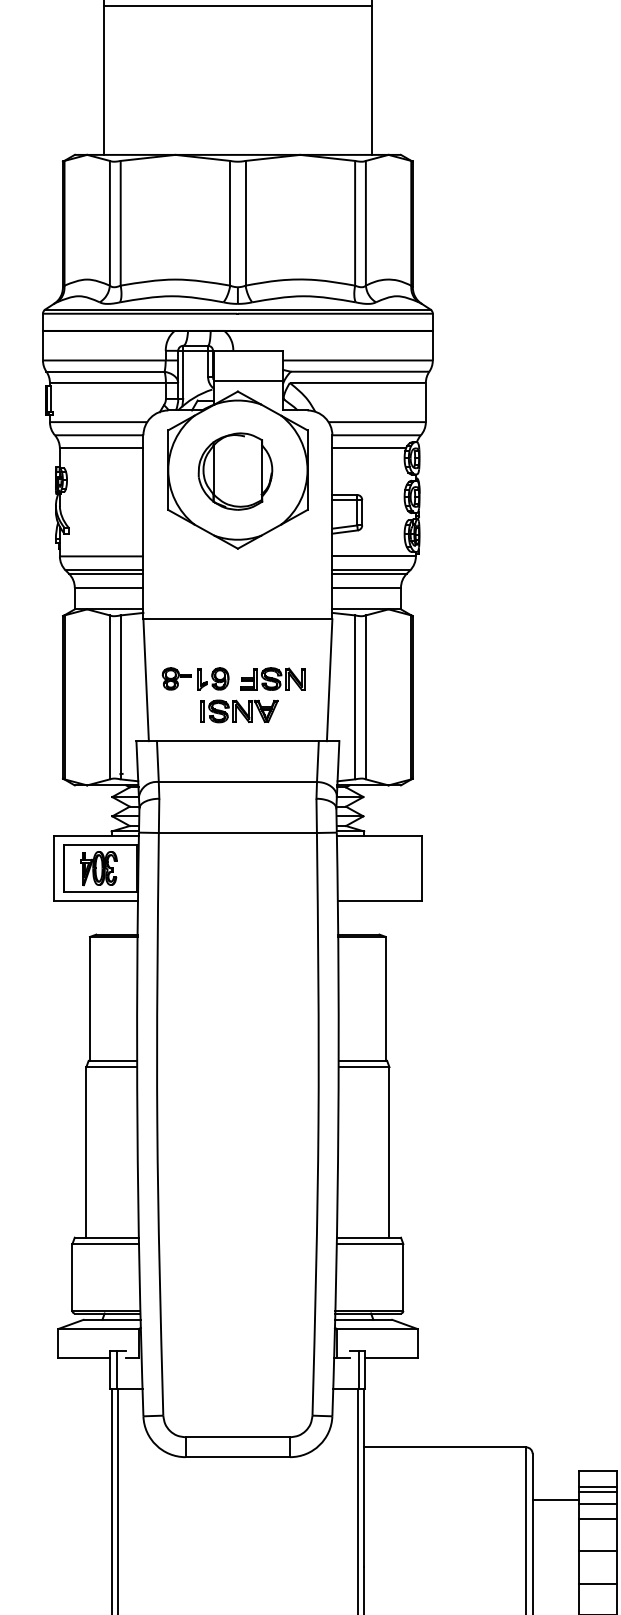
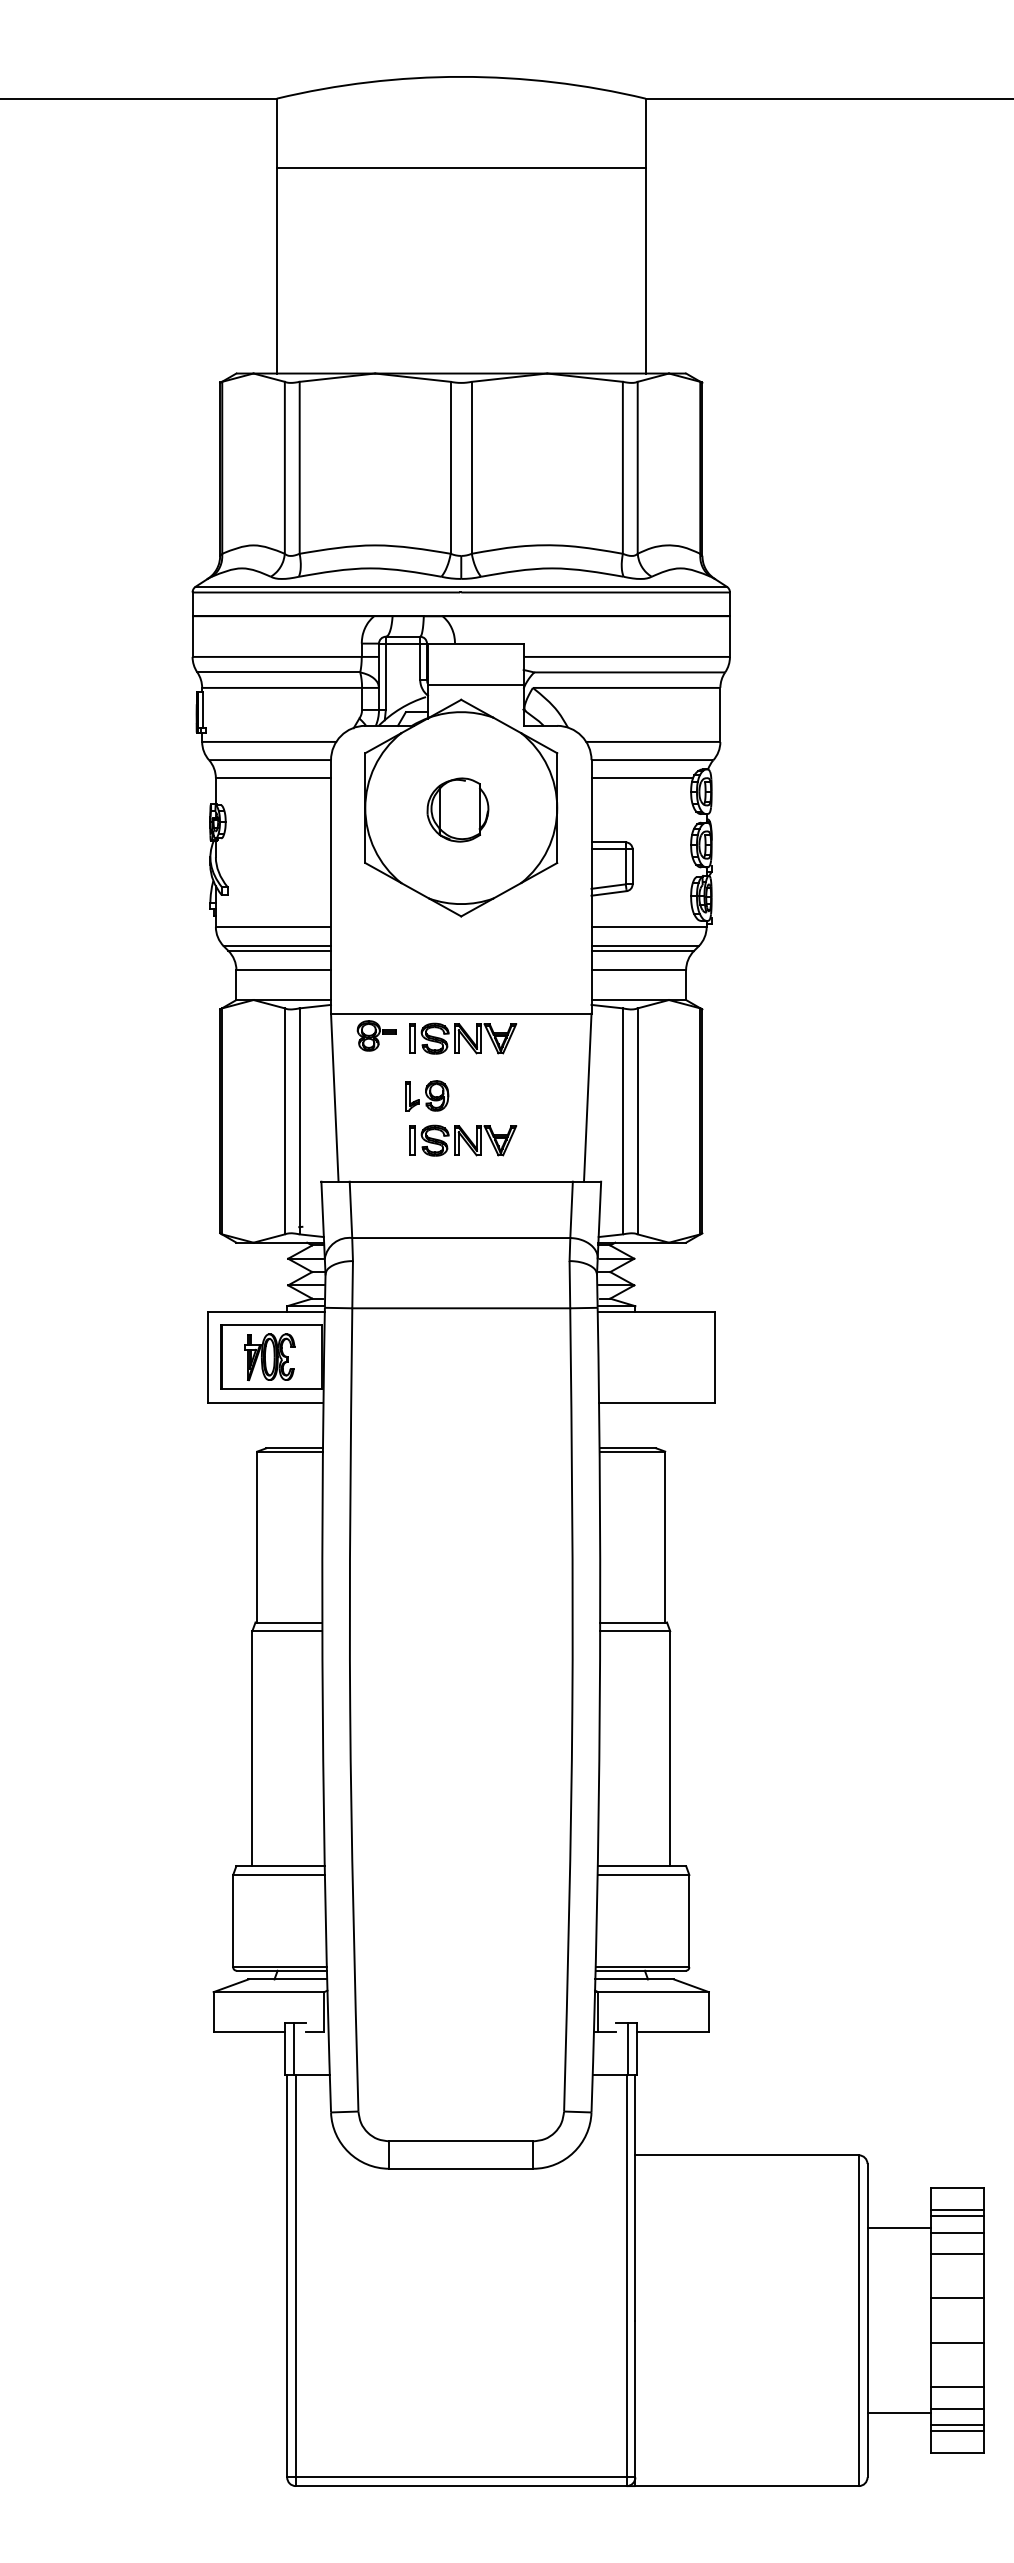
part: (235, 471) -> (457, 809), size x0.6
part: (239, 637) -> (463, 1038), added
part: (176, 678) -> (376, 1035), moved
part: (272, 679) -> (509, 1096), removed

